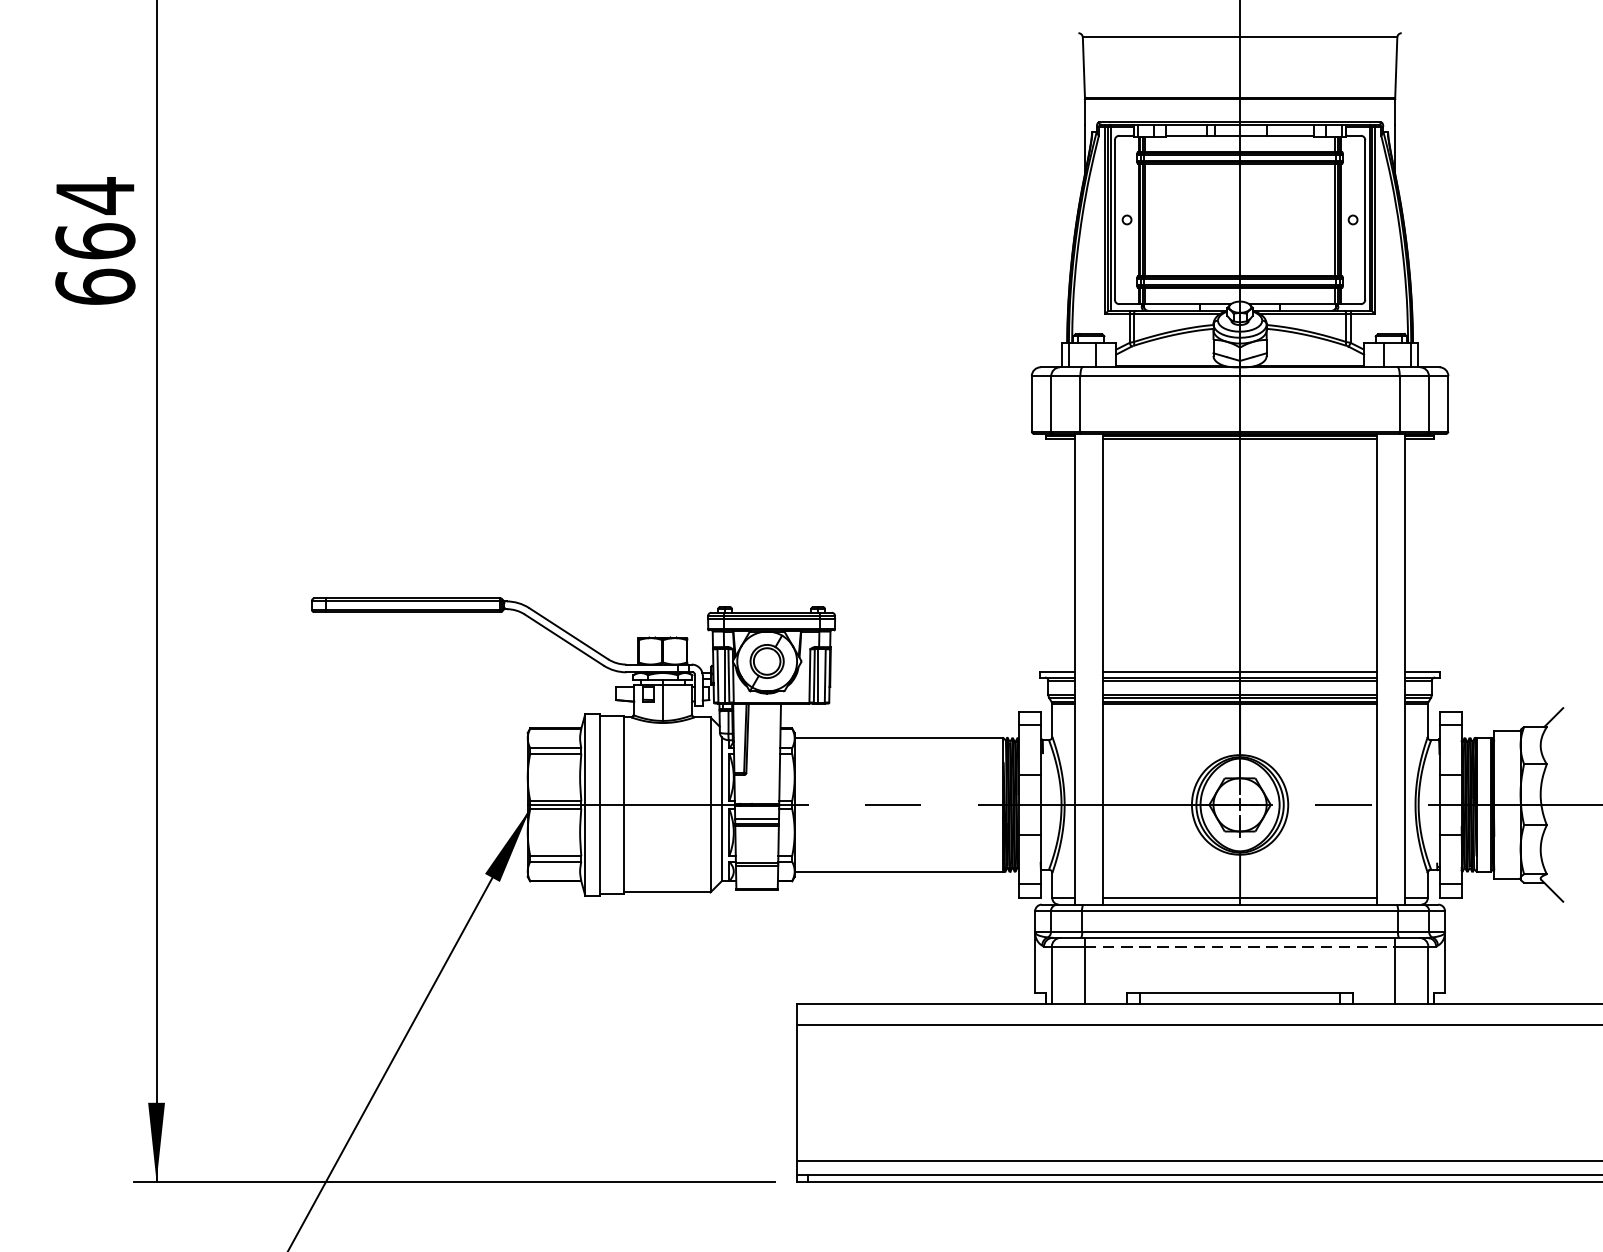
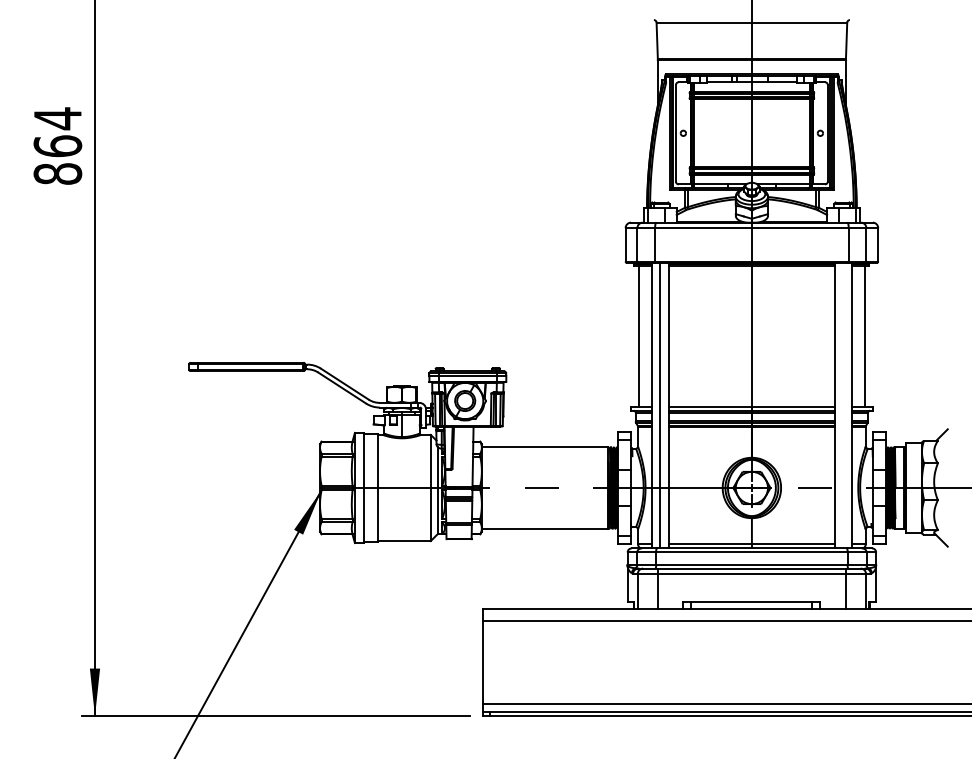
text: (94, 286) -> (57, 173), 664 -> 864
line: (1054, 555) -> (639, 336), added
line: (1425, 555) -> (864, 336), added
line: (1089, 668) -> (660, 405), added
line: (1241, 945) -> (752, 573), dashed -> solid

